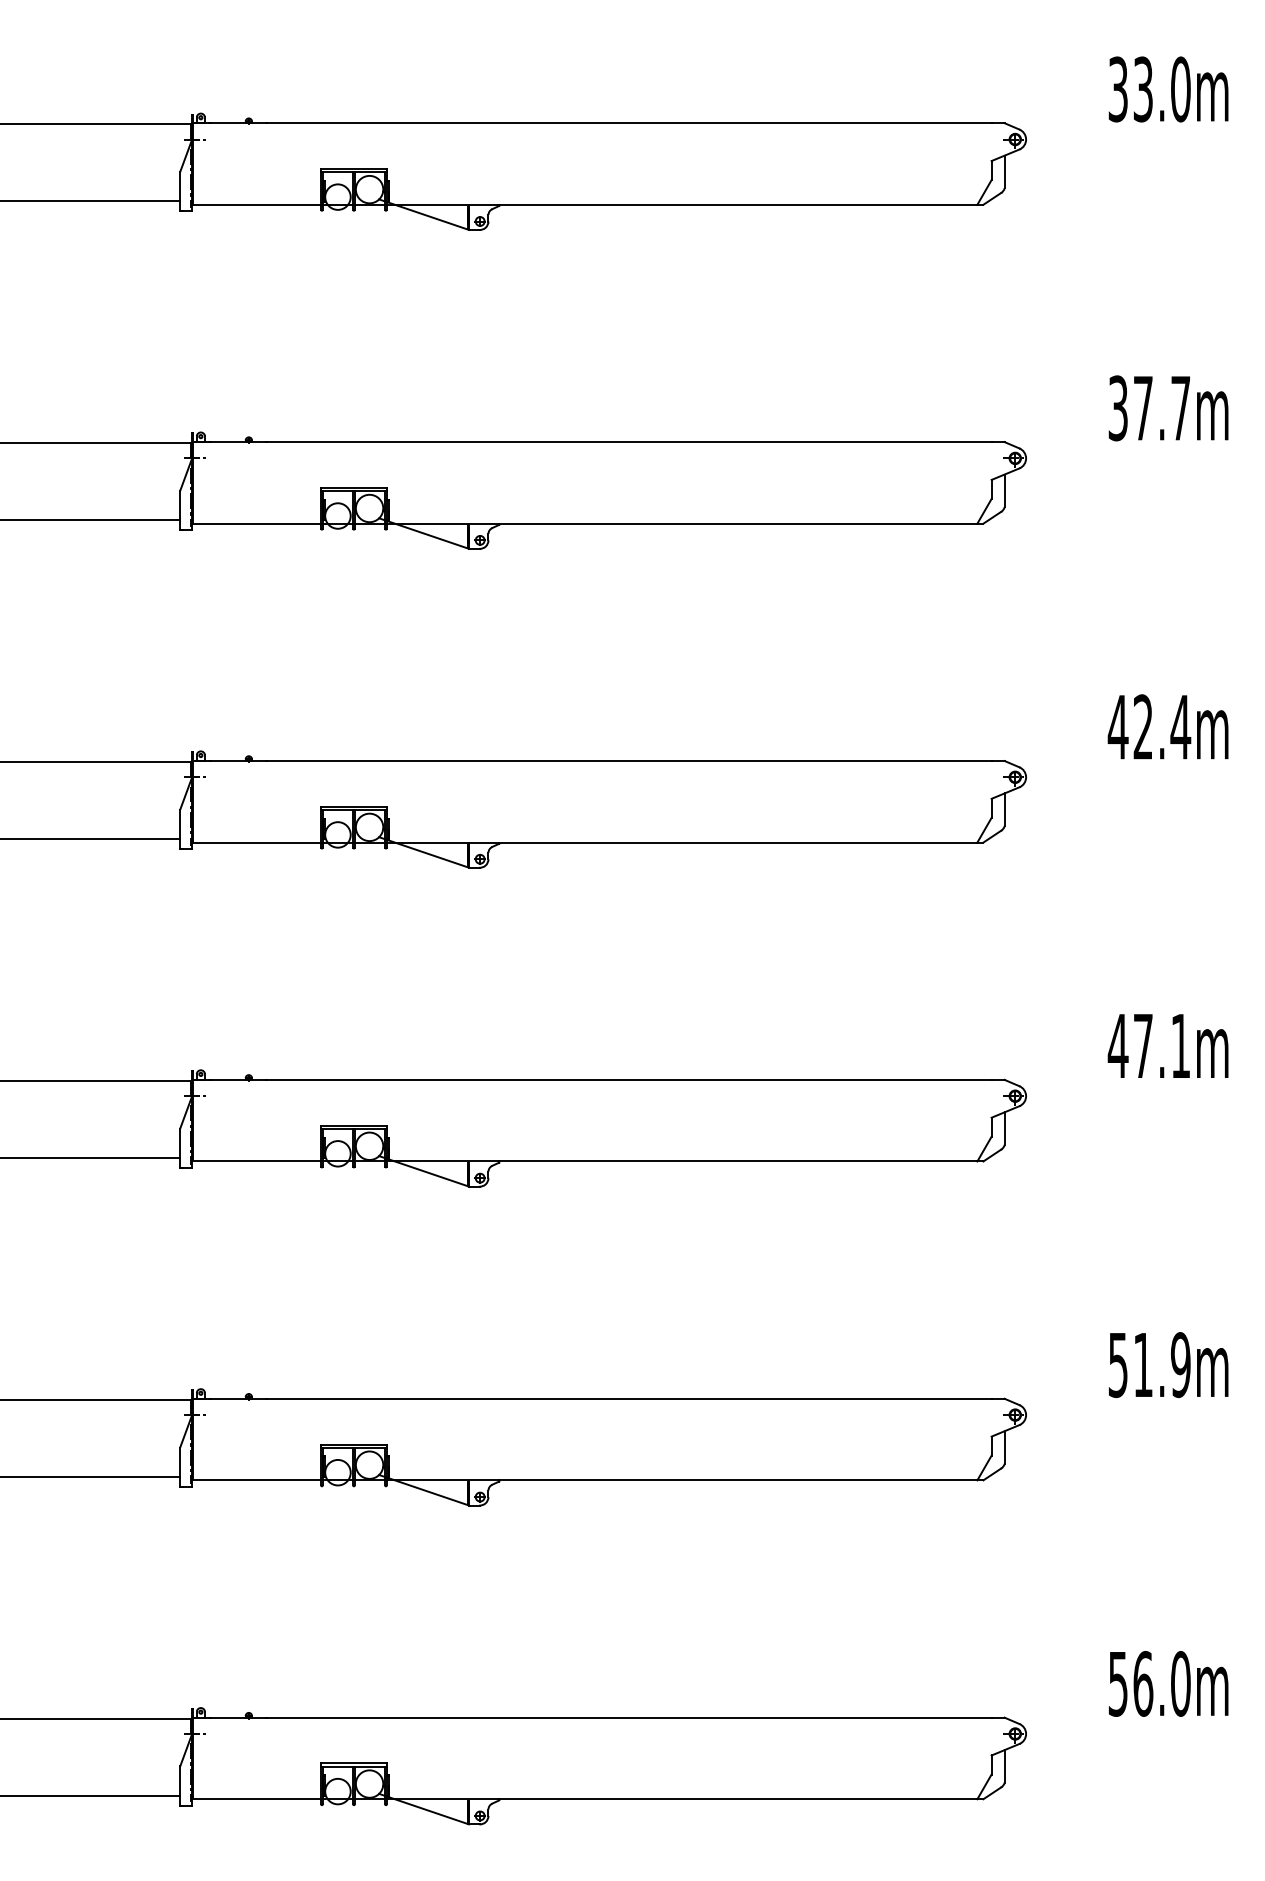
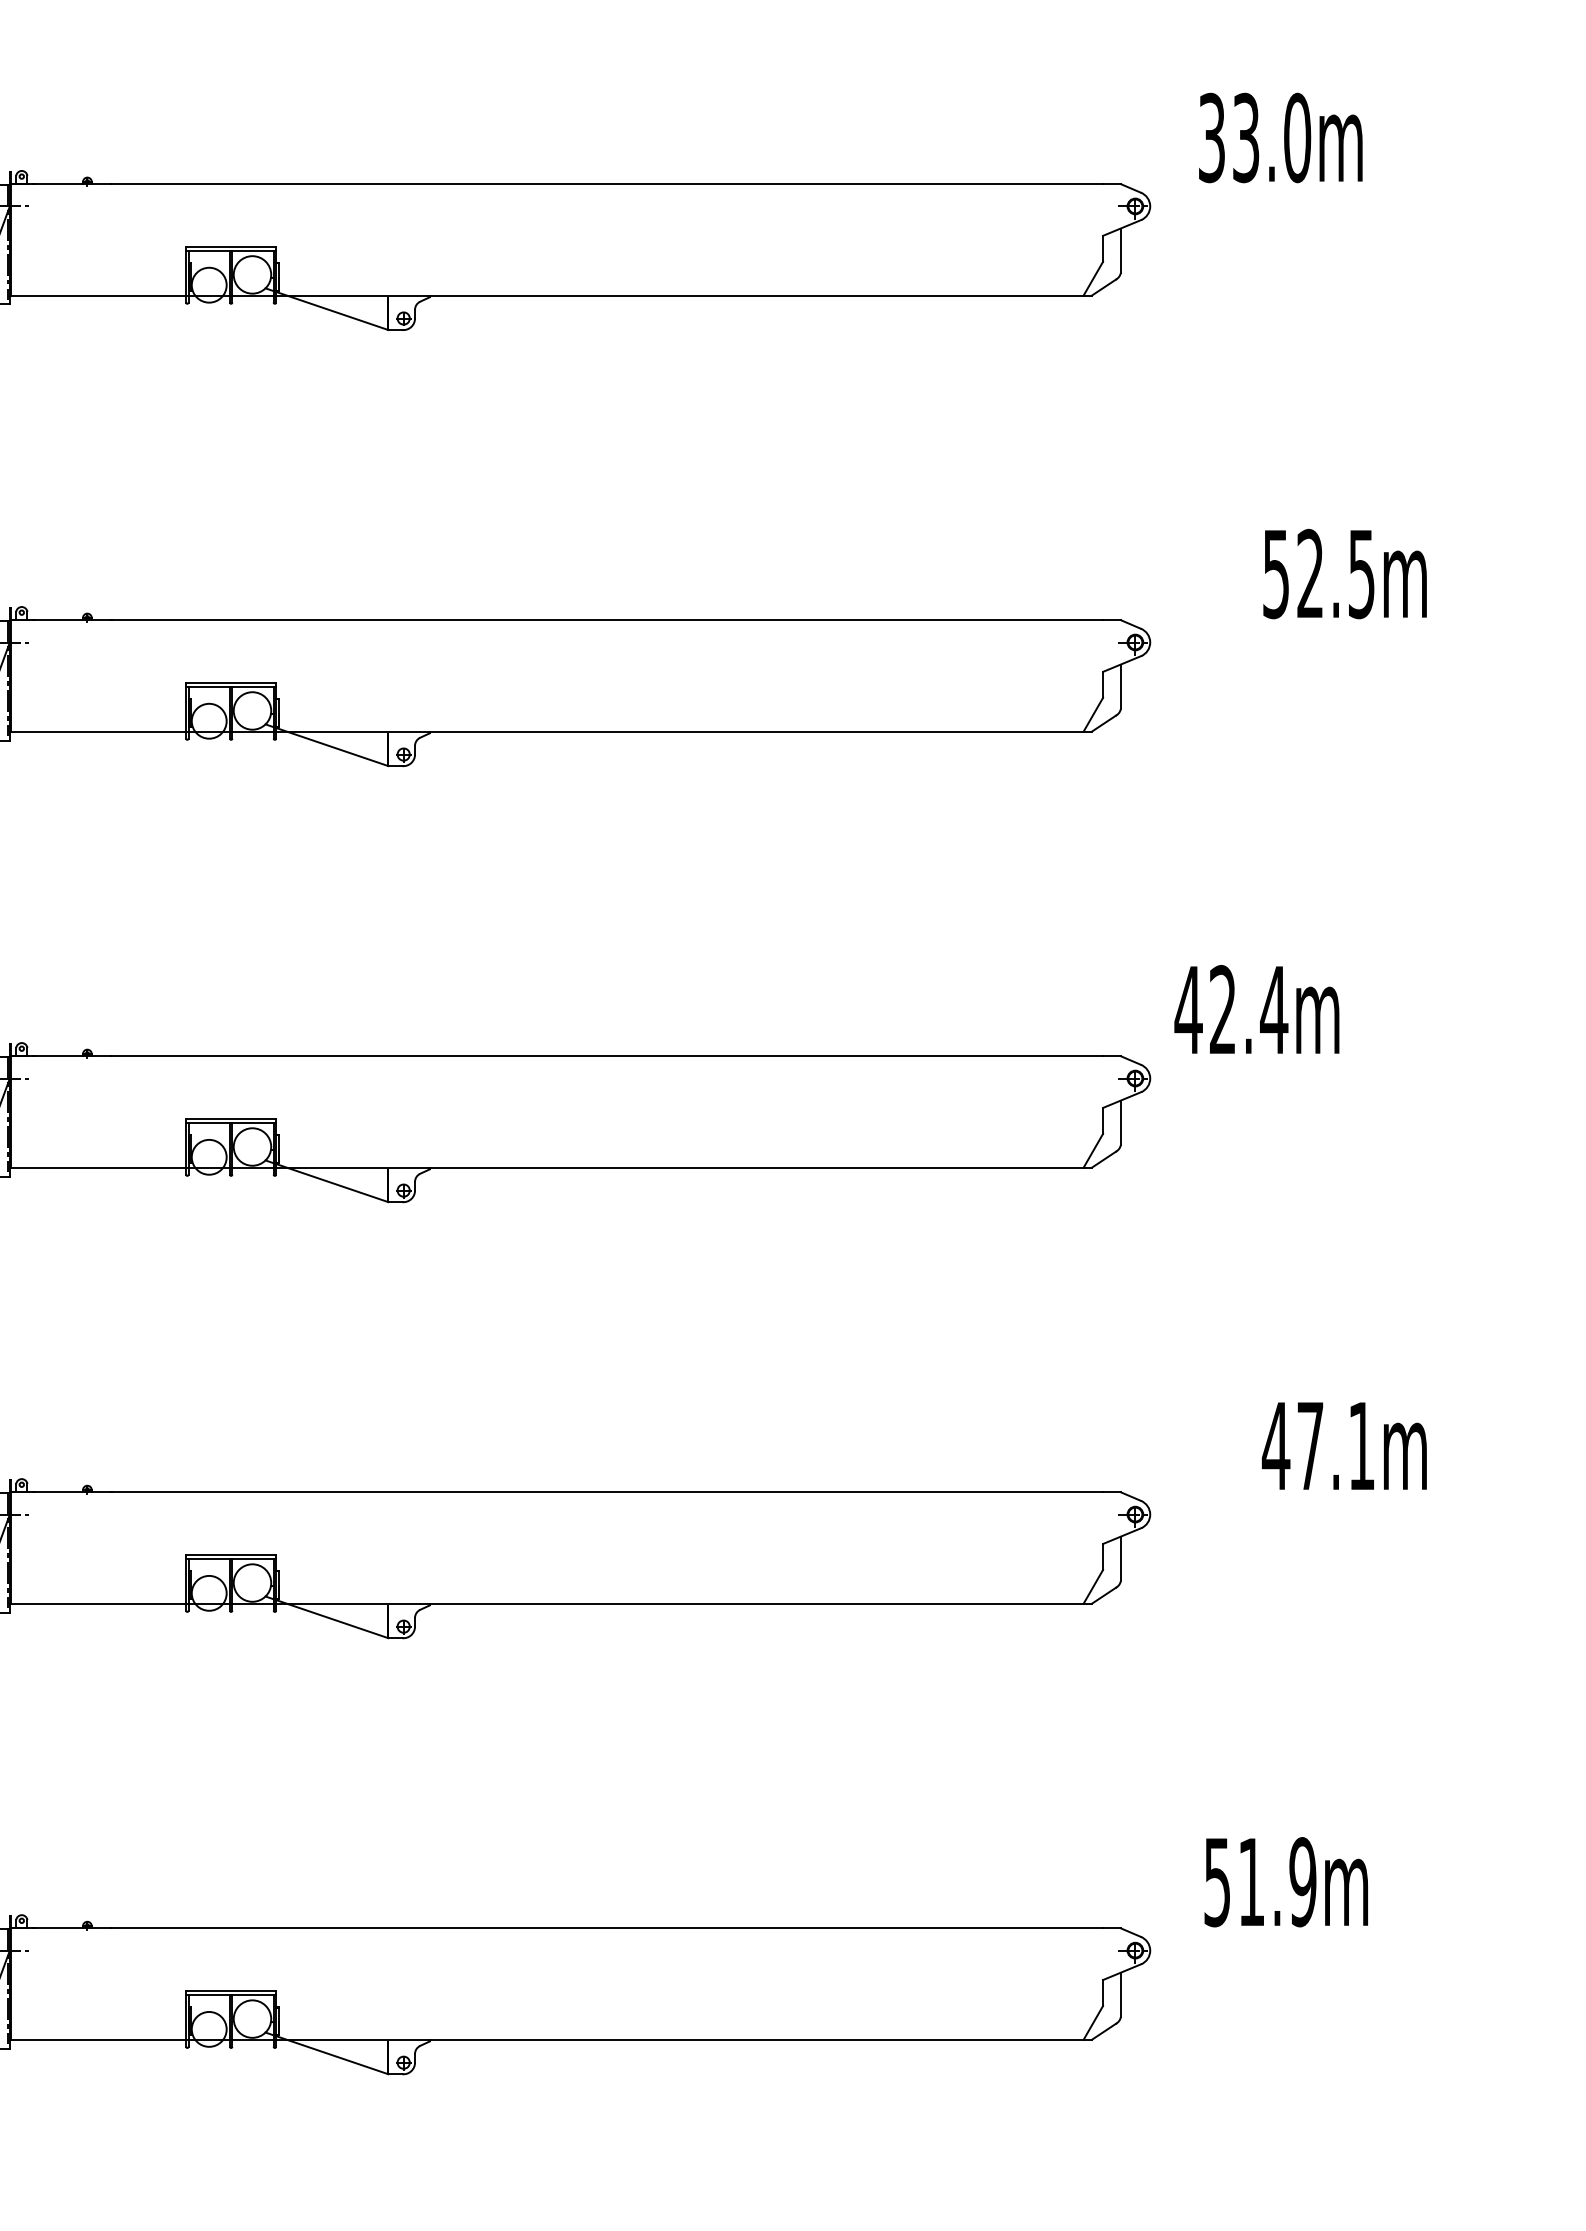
text: (1168, 89) -> (1280, 138), moved
text: (1149, 408) -> (1318, 574), 37.7m -> 52.5m
text: (1167, 726) -> (1256, 1009), moved
text: (1168, 1365) -> (1286, 1882), moved

